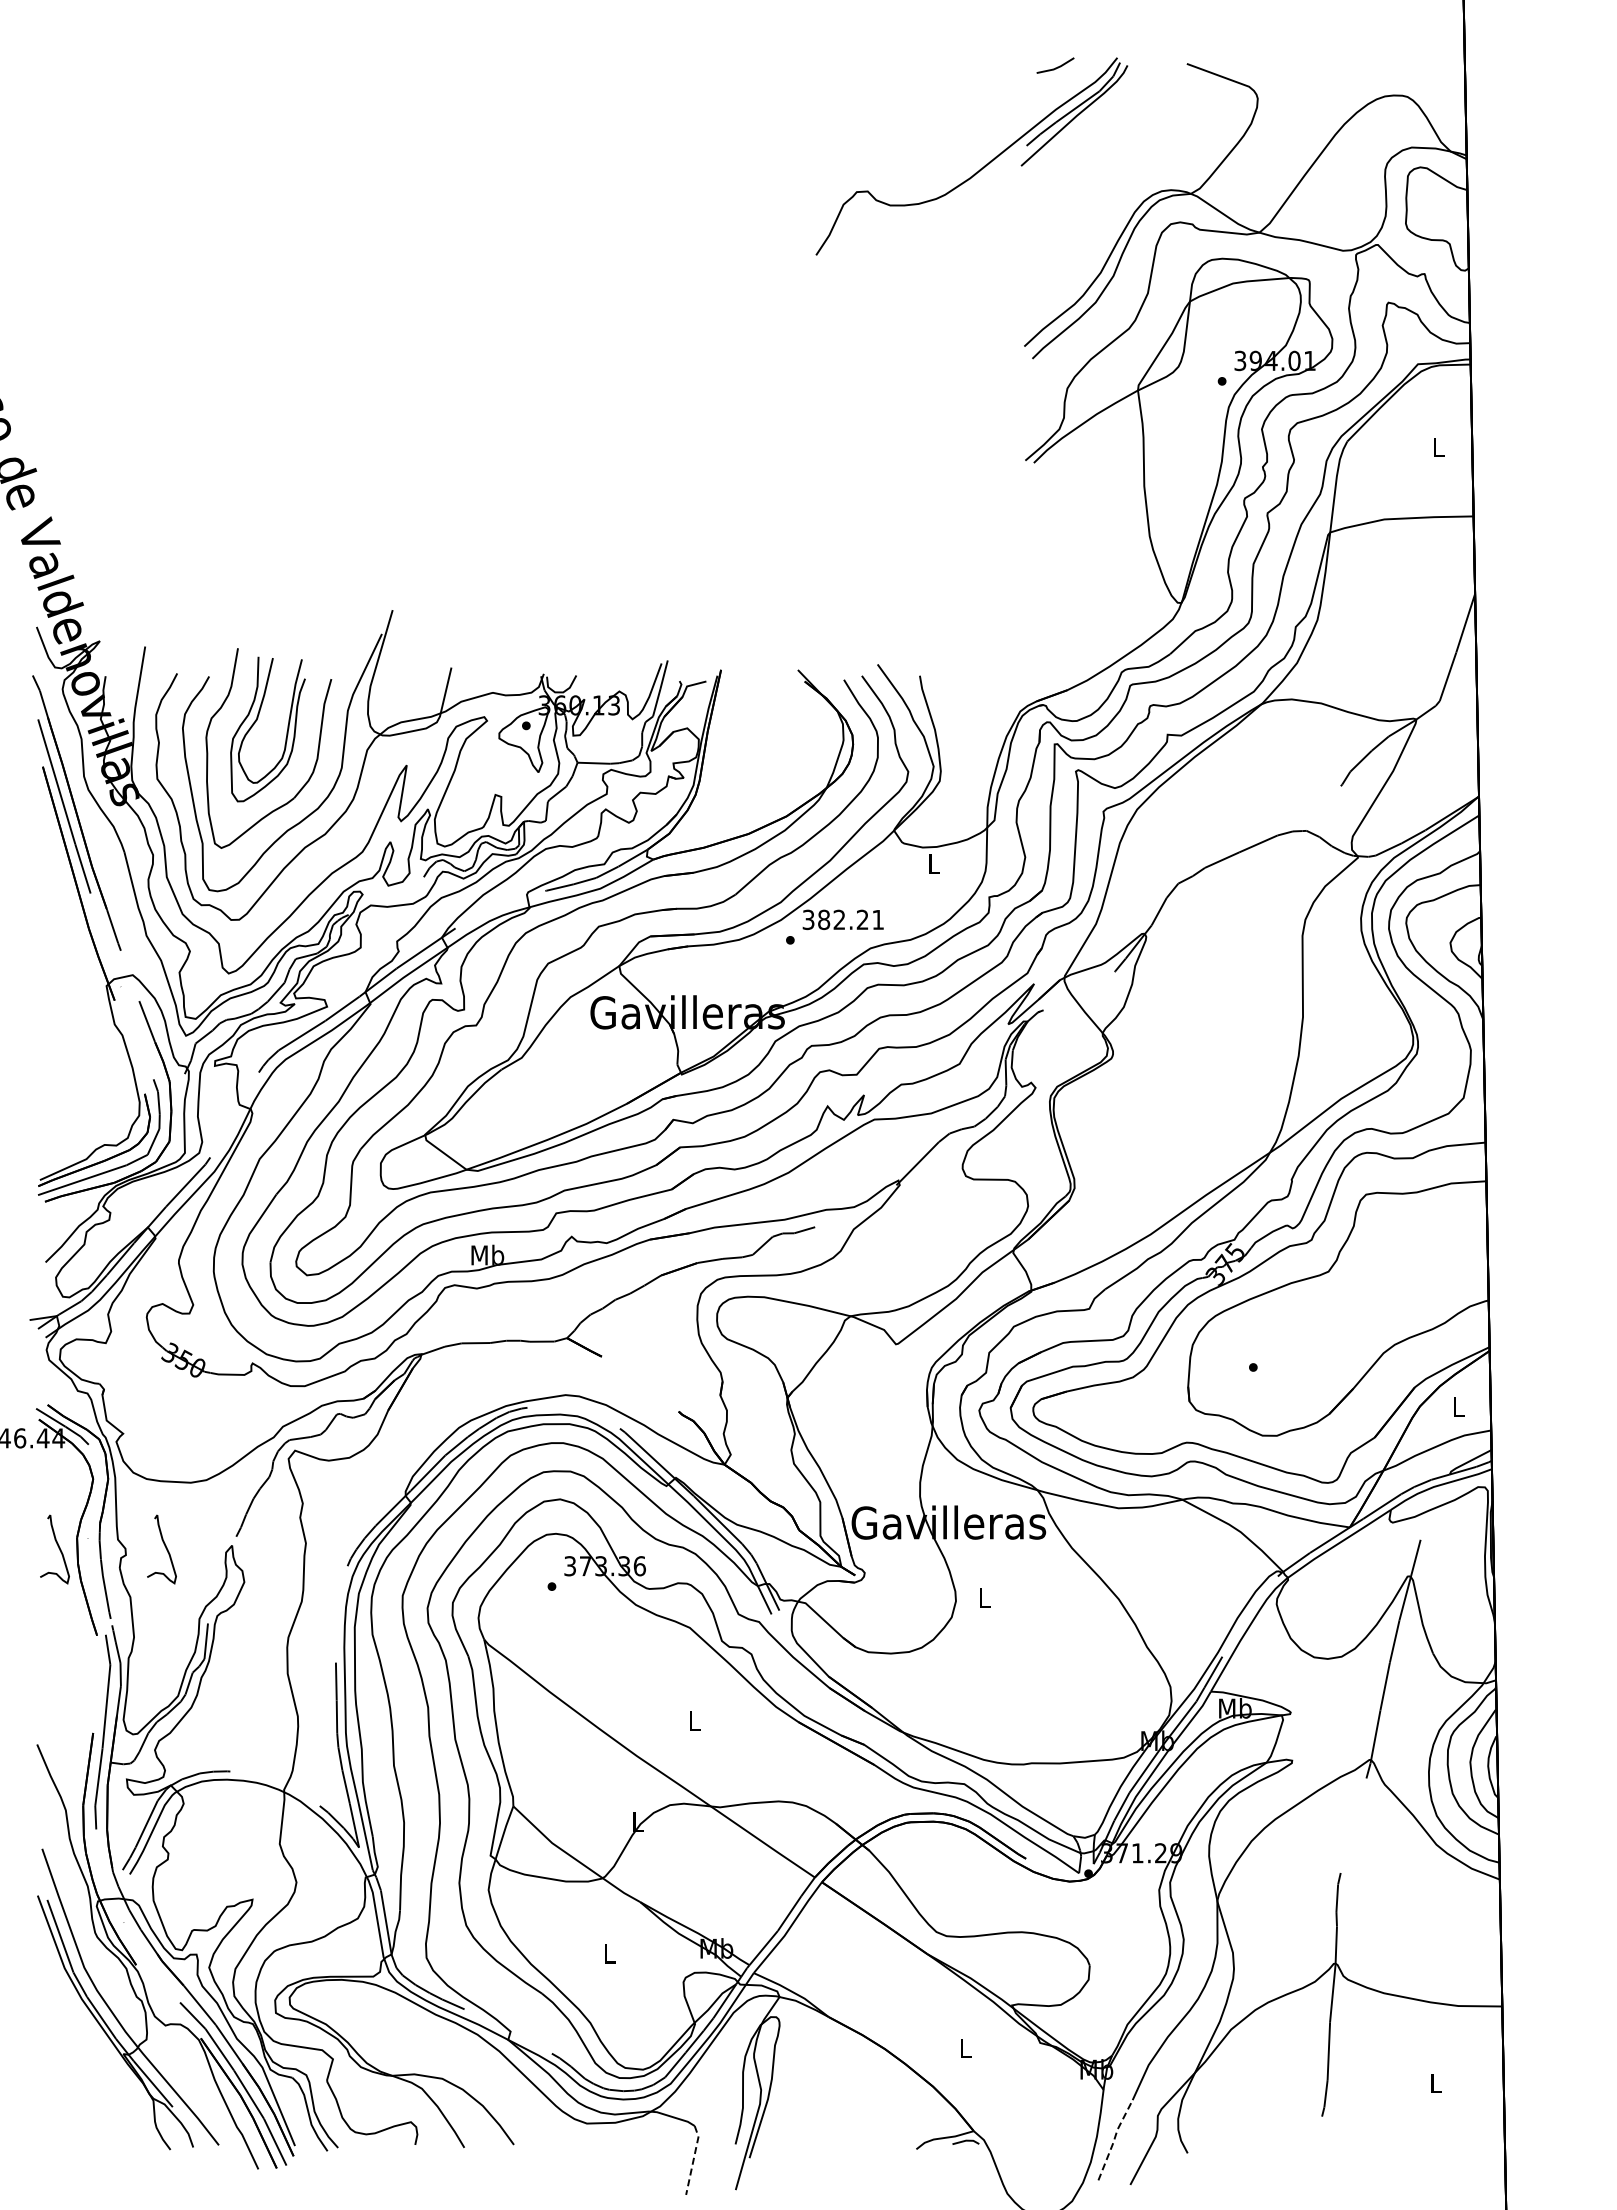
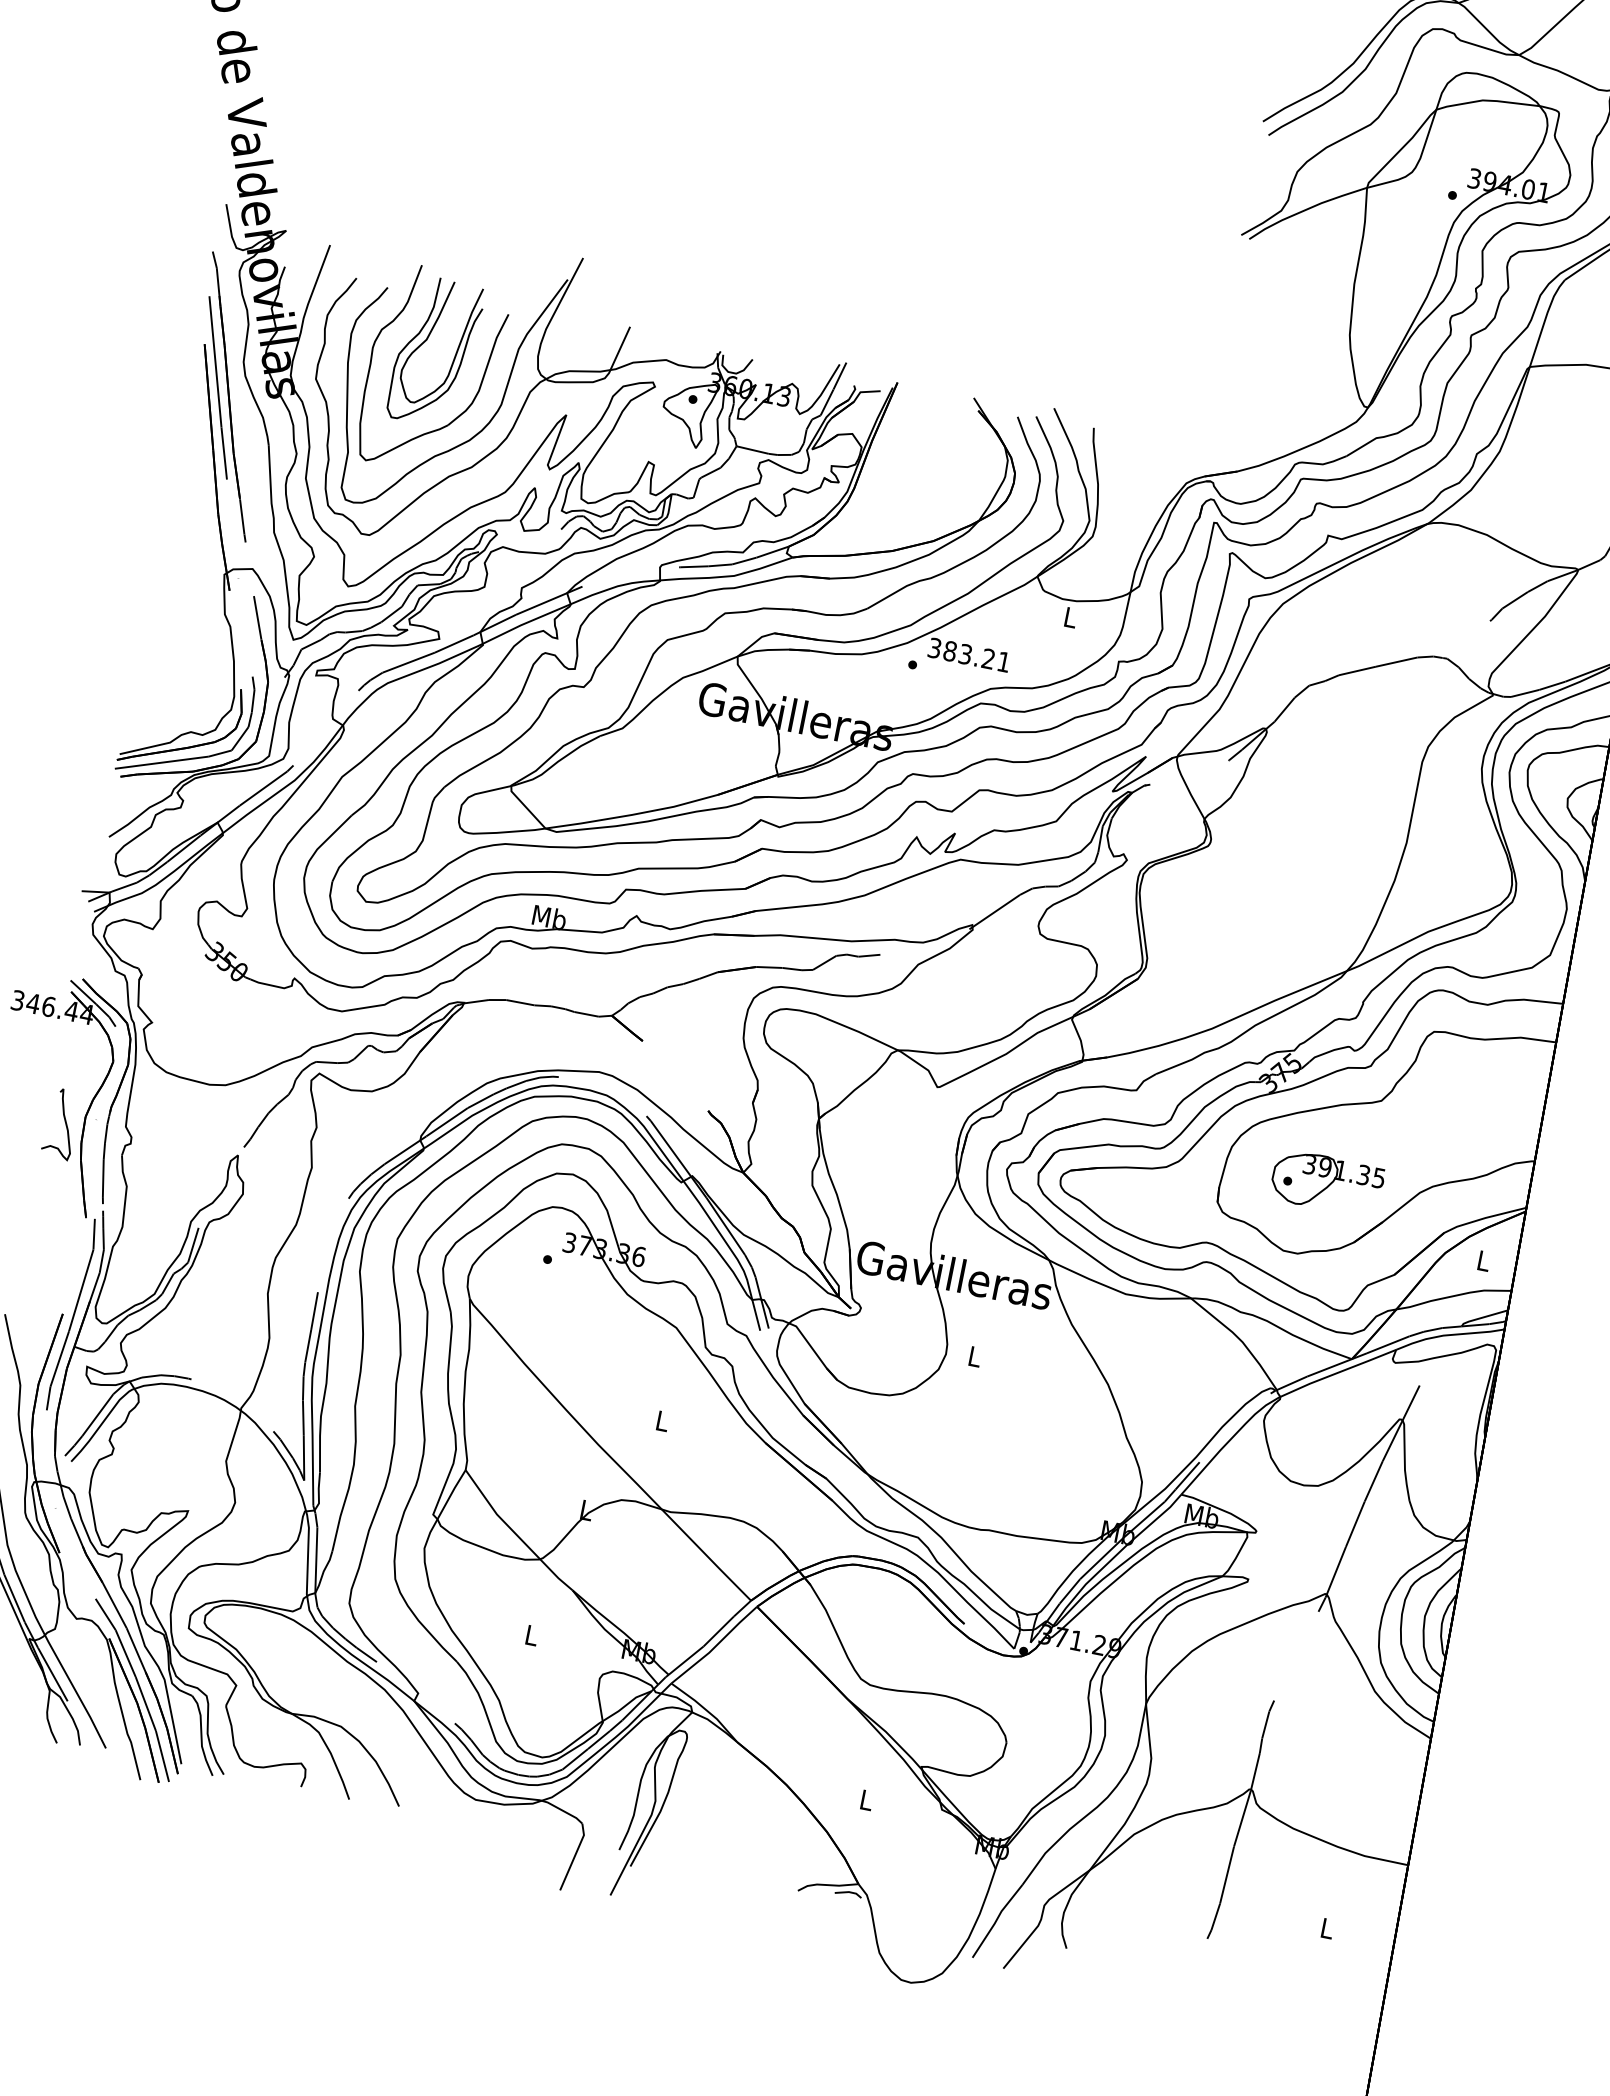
text: (839, 920) -> (965, 655), 382.21 -> 383.21
part: (1291, 1361) -> (1326, 1182), added
curve: (165, 1548) -> (171, 1145), removed
line: (1114, 2139) -> (996, 1920), dashed -> solid
line: (693, 2160) -> (574, 1857), dashed -> solid

